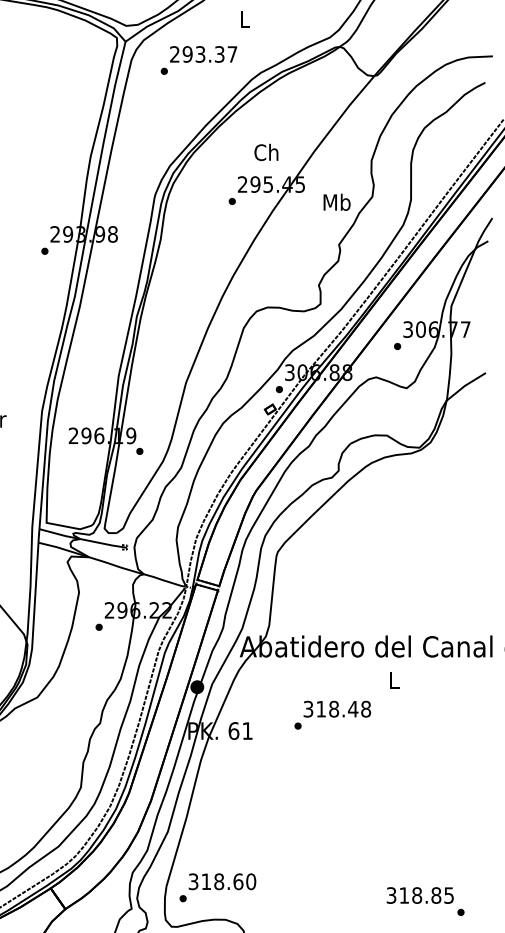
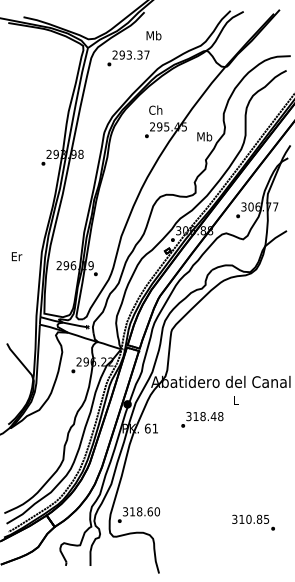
text: (244, 18) -> (153, 35), L -> Mb
text: (265, 151) -> (155, 109), moved
text: (416, 895) -> (248, 519), 318.85 -> 310.85

